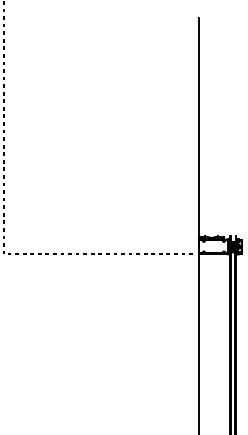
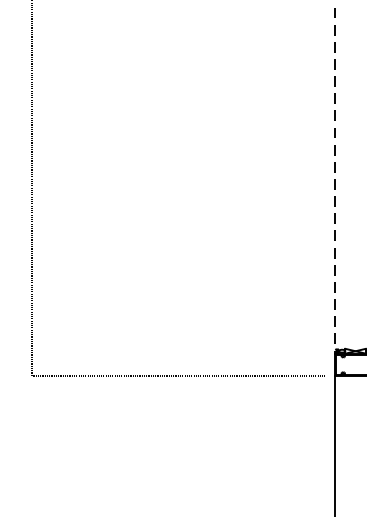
line: (198, 129) -> (334, 182), solid -> dashed

